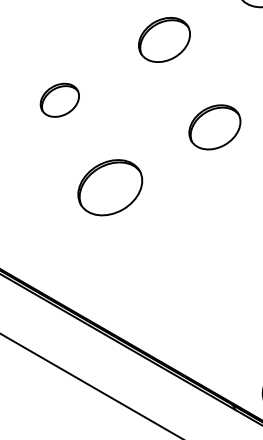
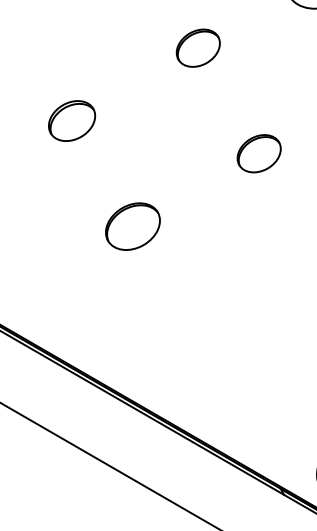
part: (164, 39) -> (198, 47), size x0.7
part: (214, 127) -> (258, 153), size x0.7
part: (110, 187) -> (133, 226), size x0.7

